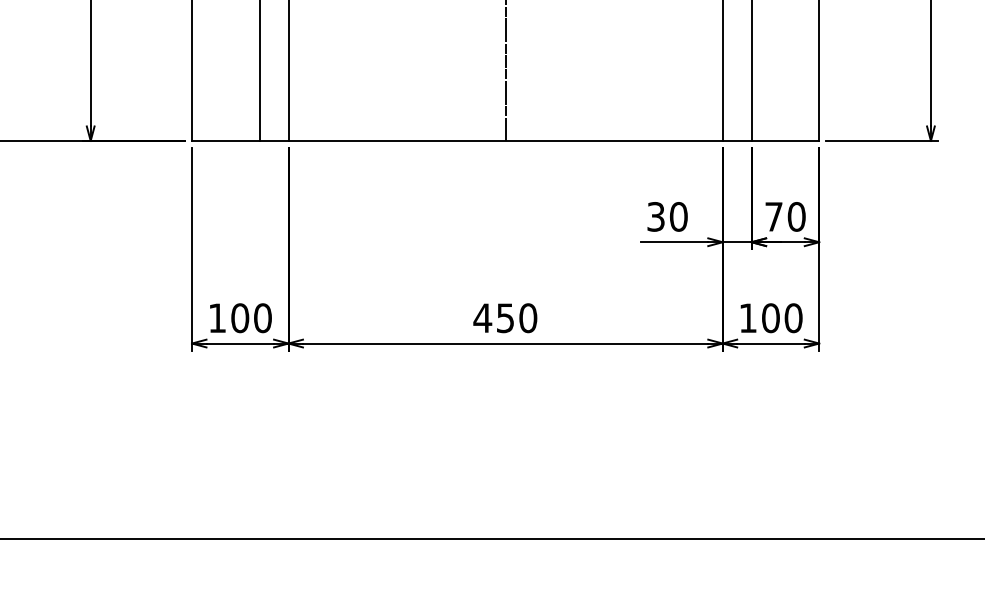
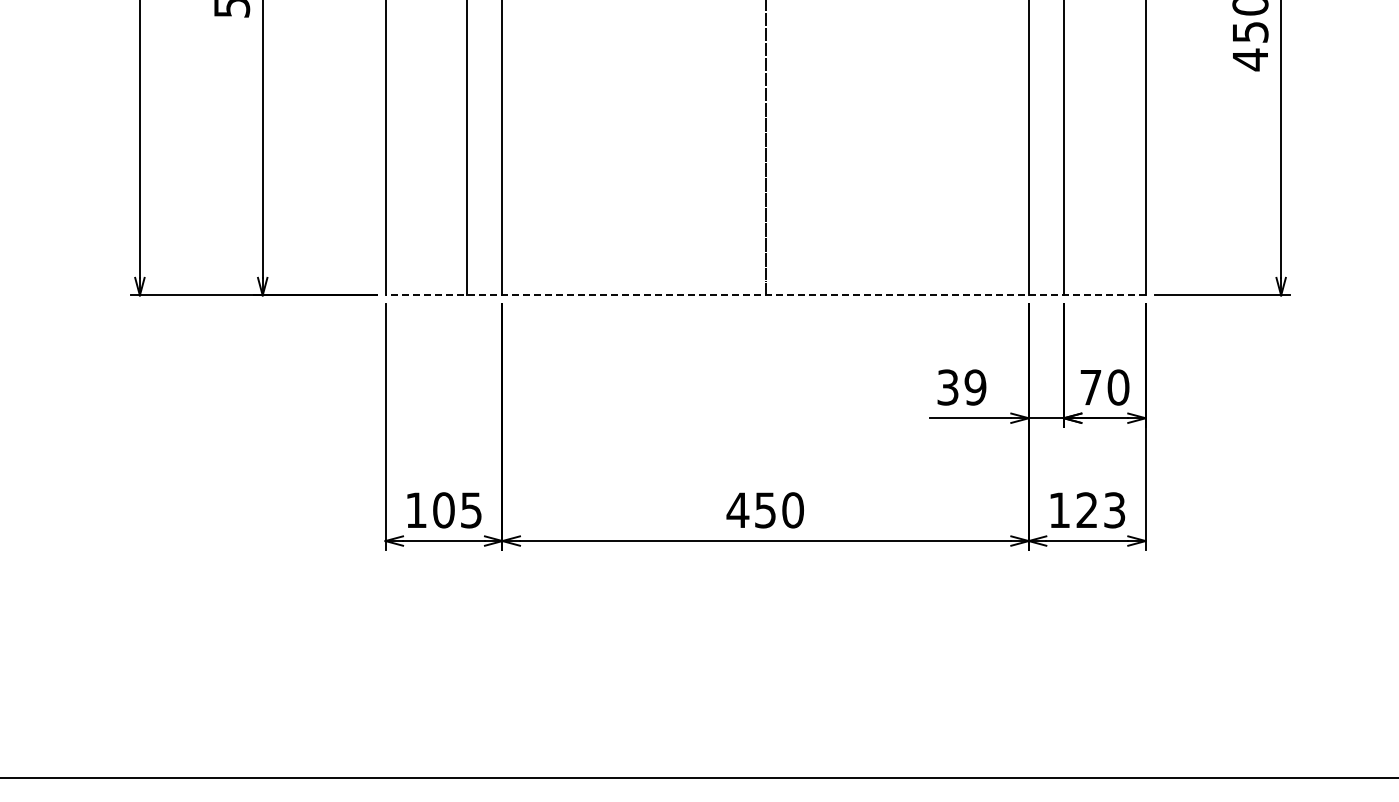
line: (505, 140) -> (765, 295), solid -> dashed
text: (678, 216) -> (975, 387), 30 -> 39
text: (262, 318) -> (471, 510), 100 -> 105
text: (781, 318) -> (1100, 510), 100 -> 123

